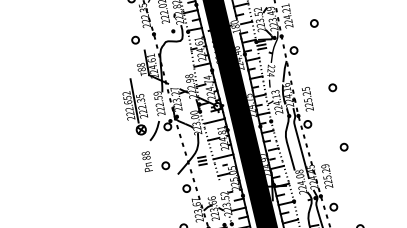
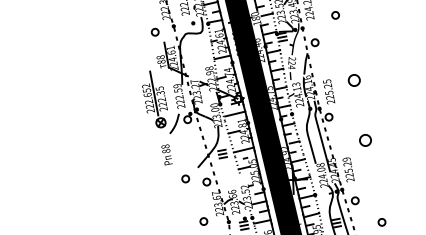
circle: (332, 87) -> (353, 79), size x1.6
circle: (343, 146) -> (365, 139), size x1.6
circle: (165, 165) -> (185, 178), moved

